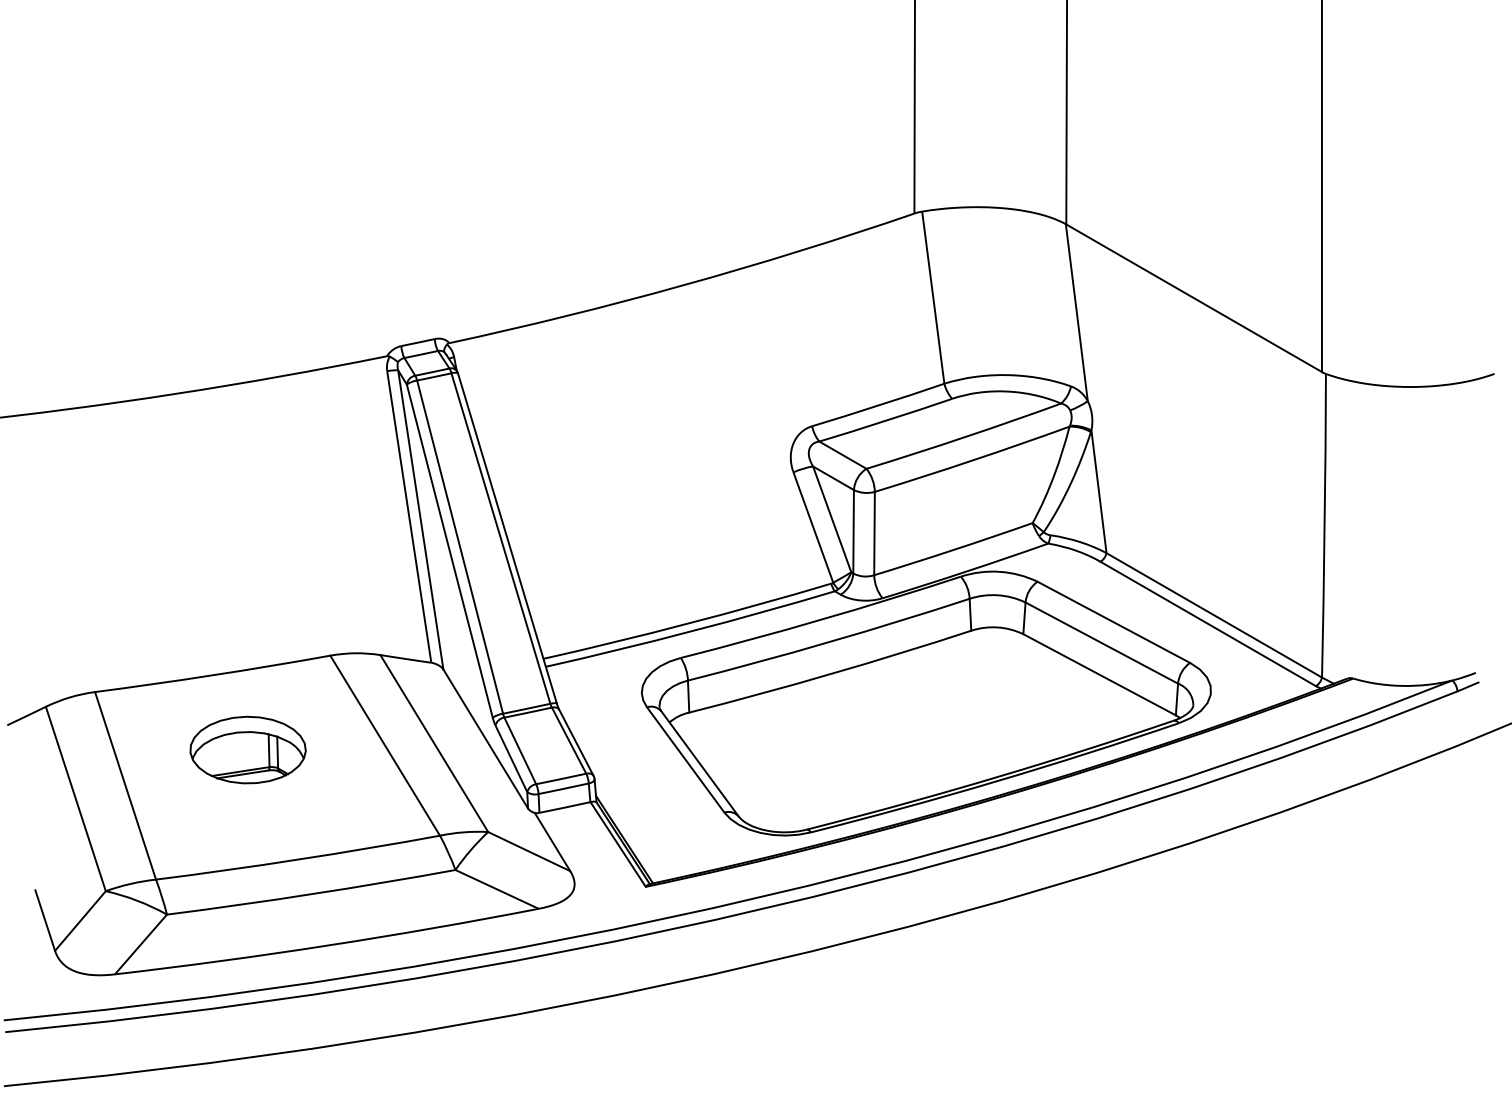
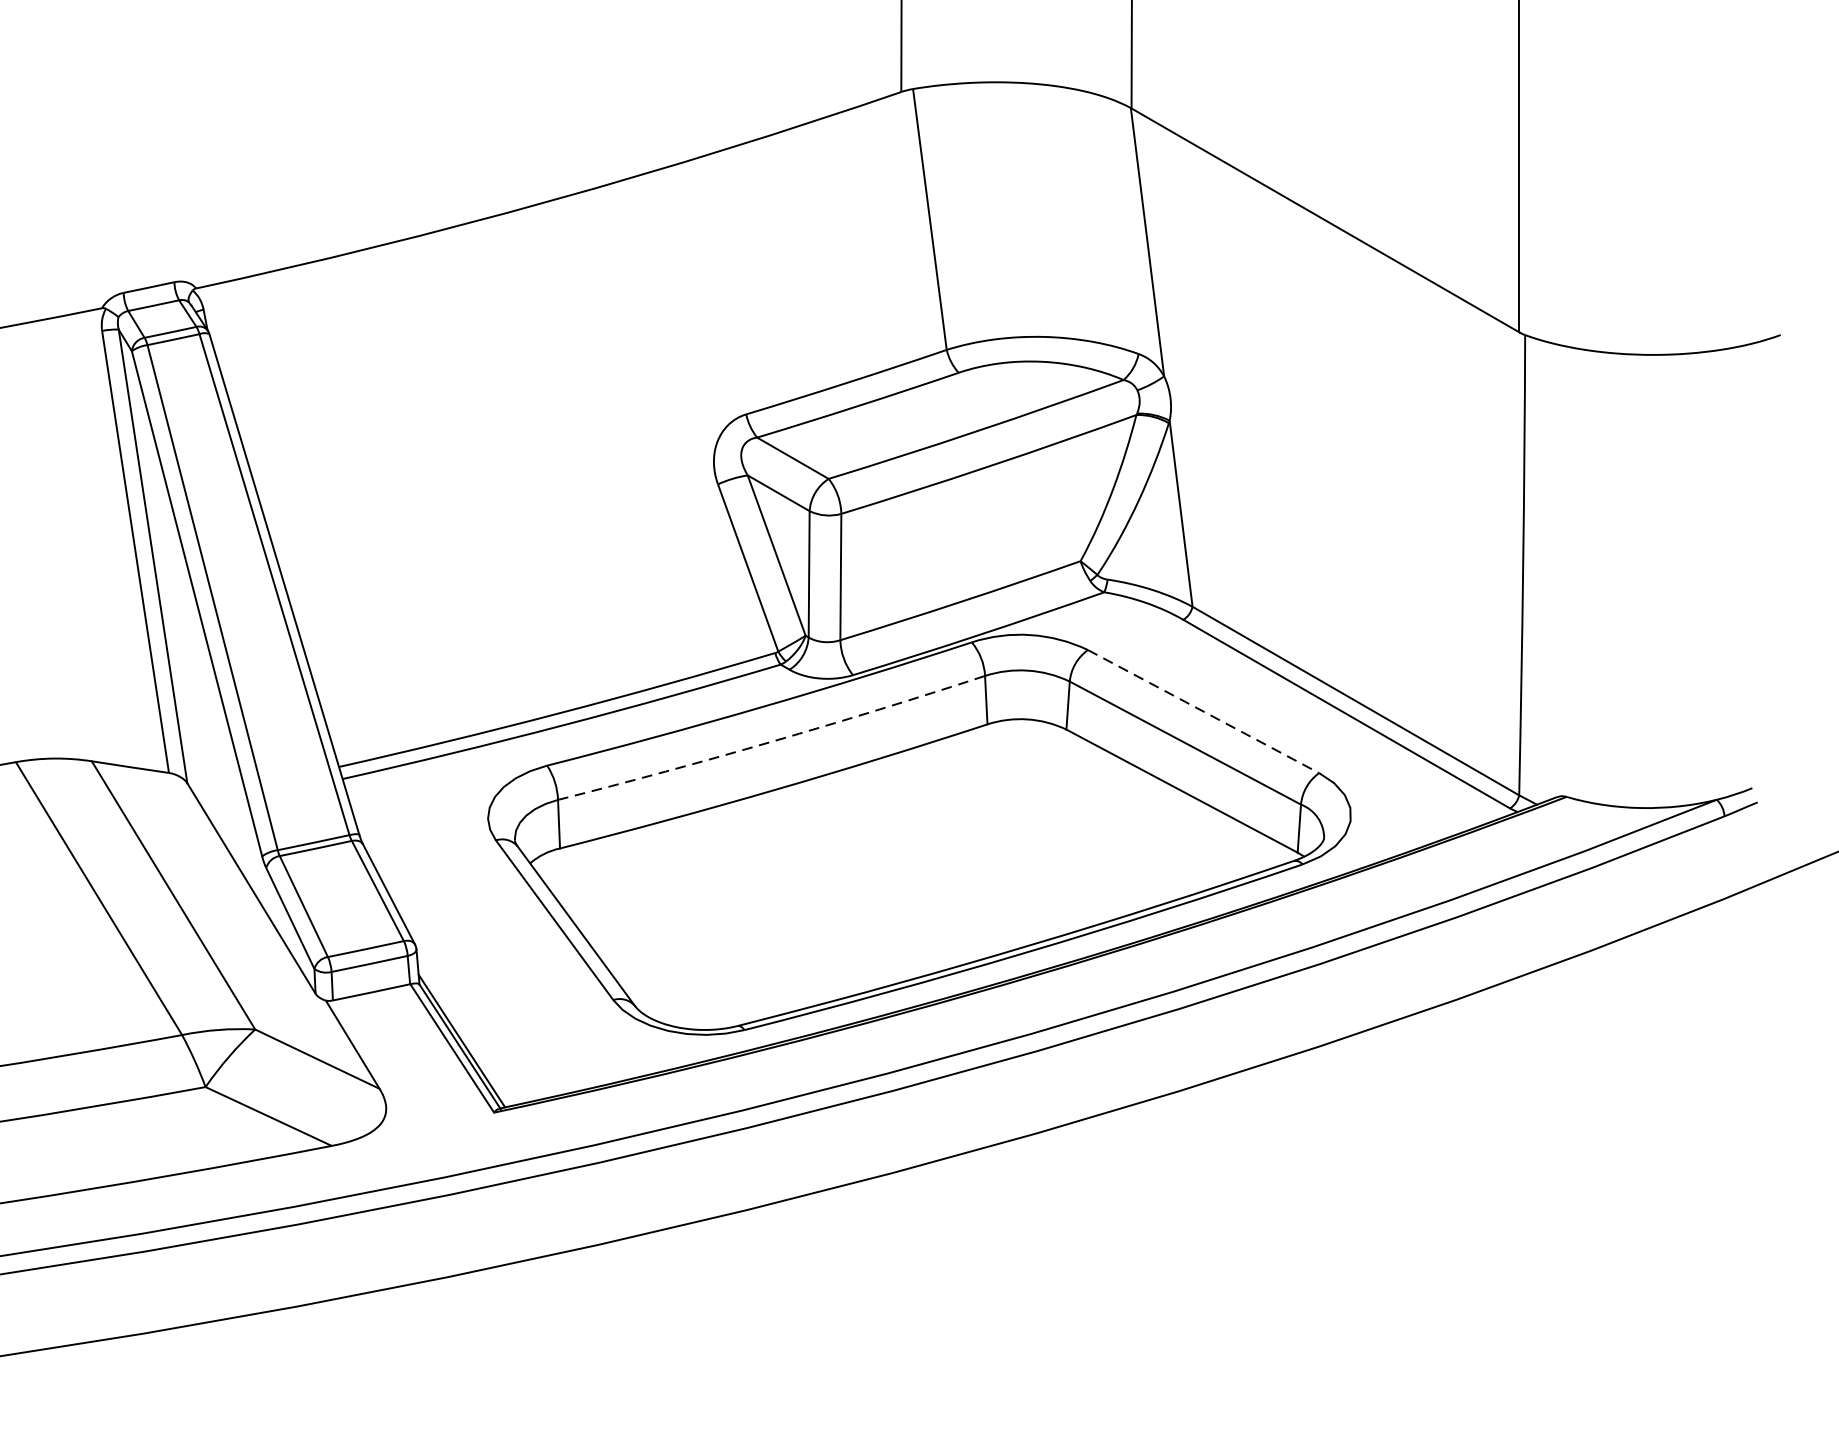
line: (1114, 622) -> (1204, 711), solid -> dashed
arc: (829, 642) -> (772, 742), solid -> dashed

